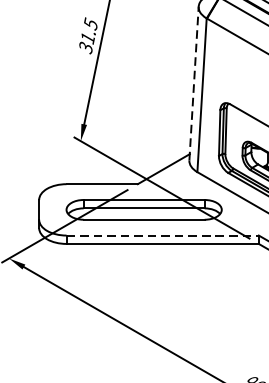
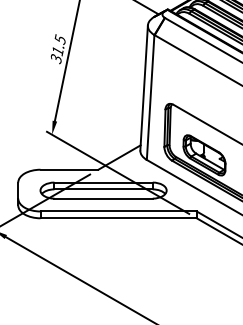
line: (194, 82) -> (144, 87), dashed -> solid
line: (163, 235) -> (119, 211), dashed -> solid

